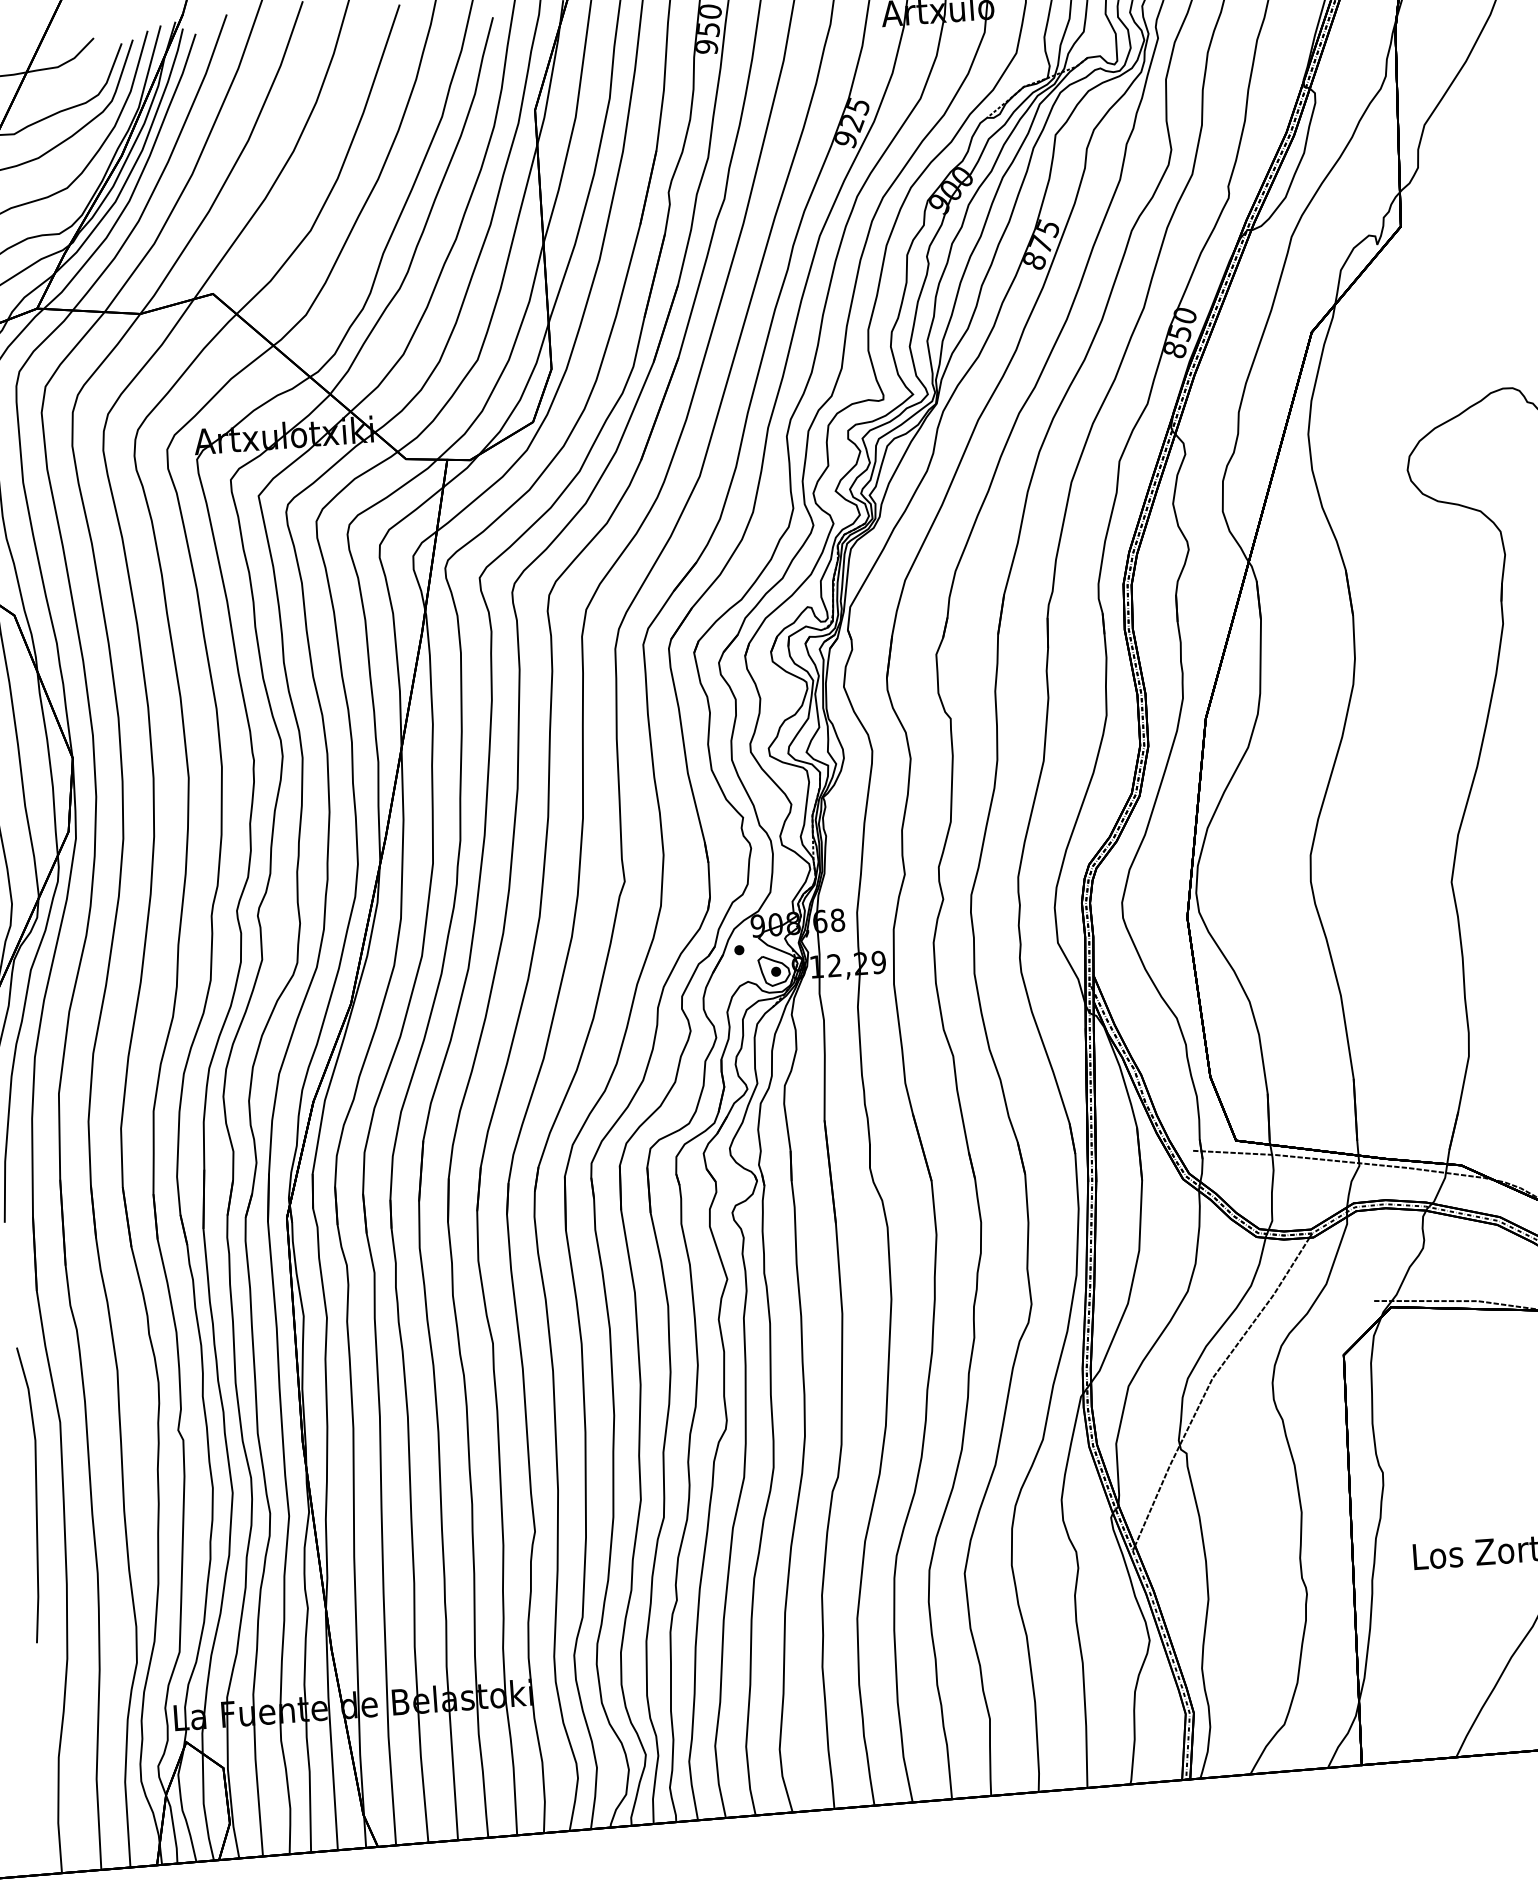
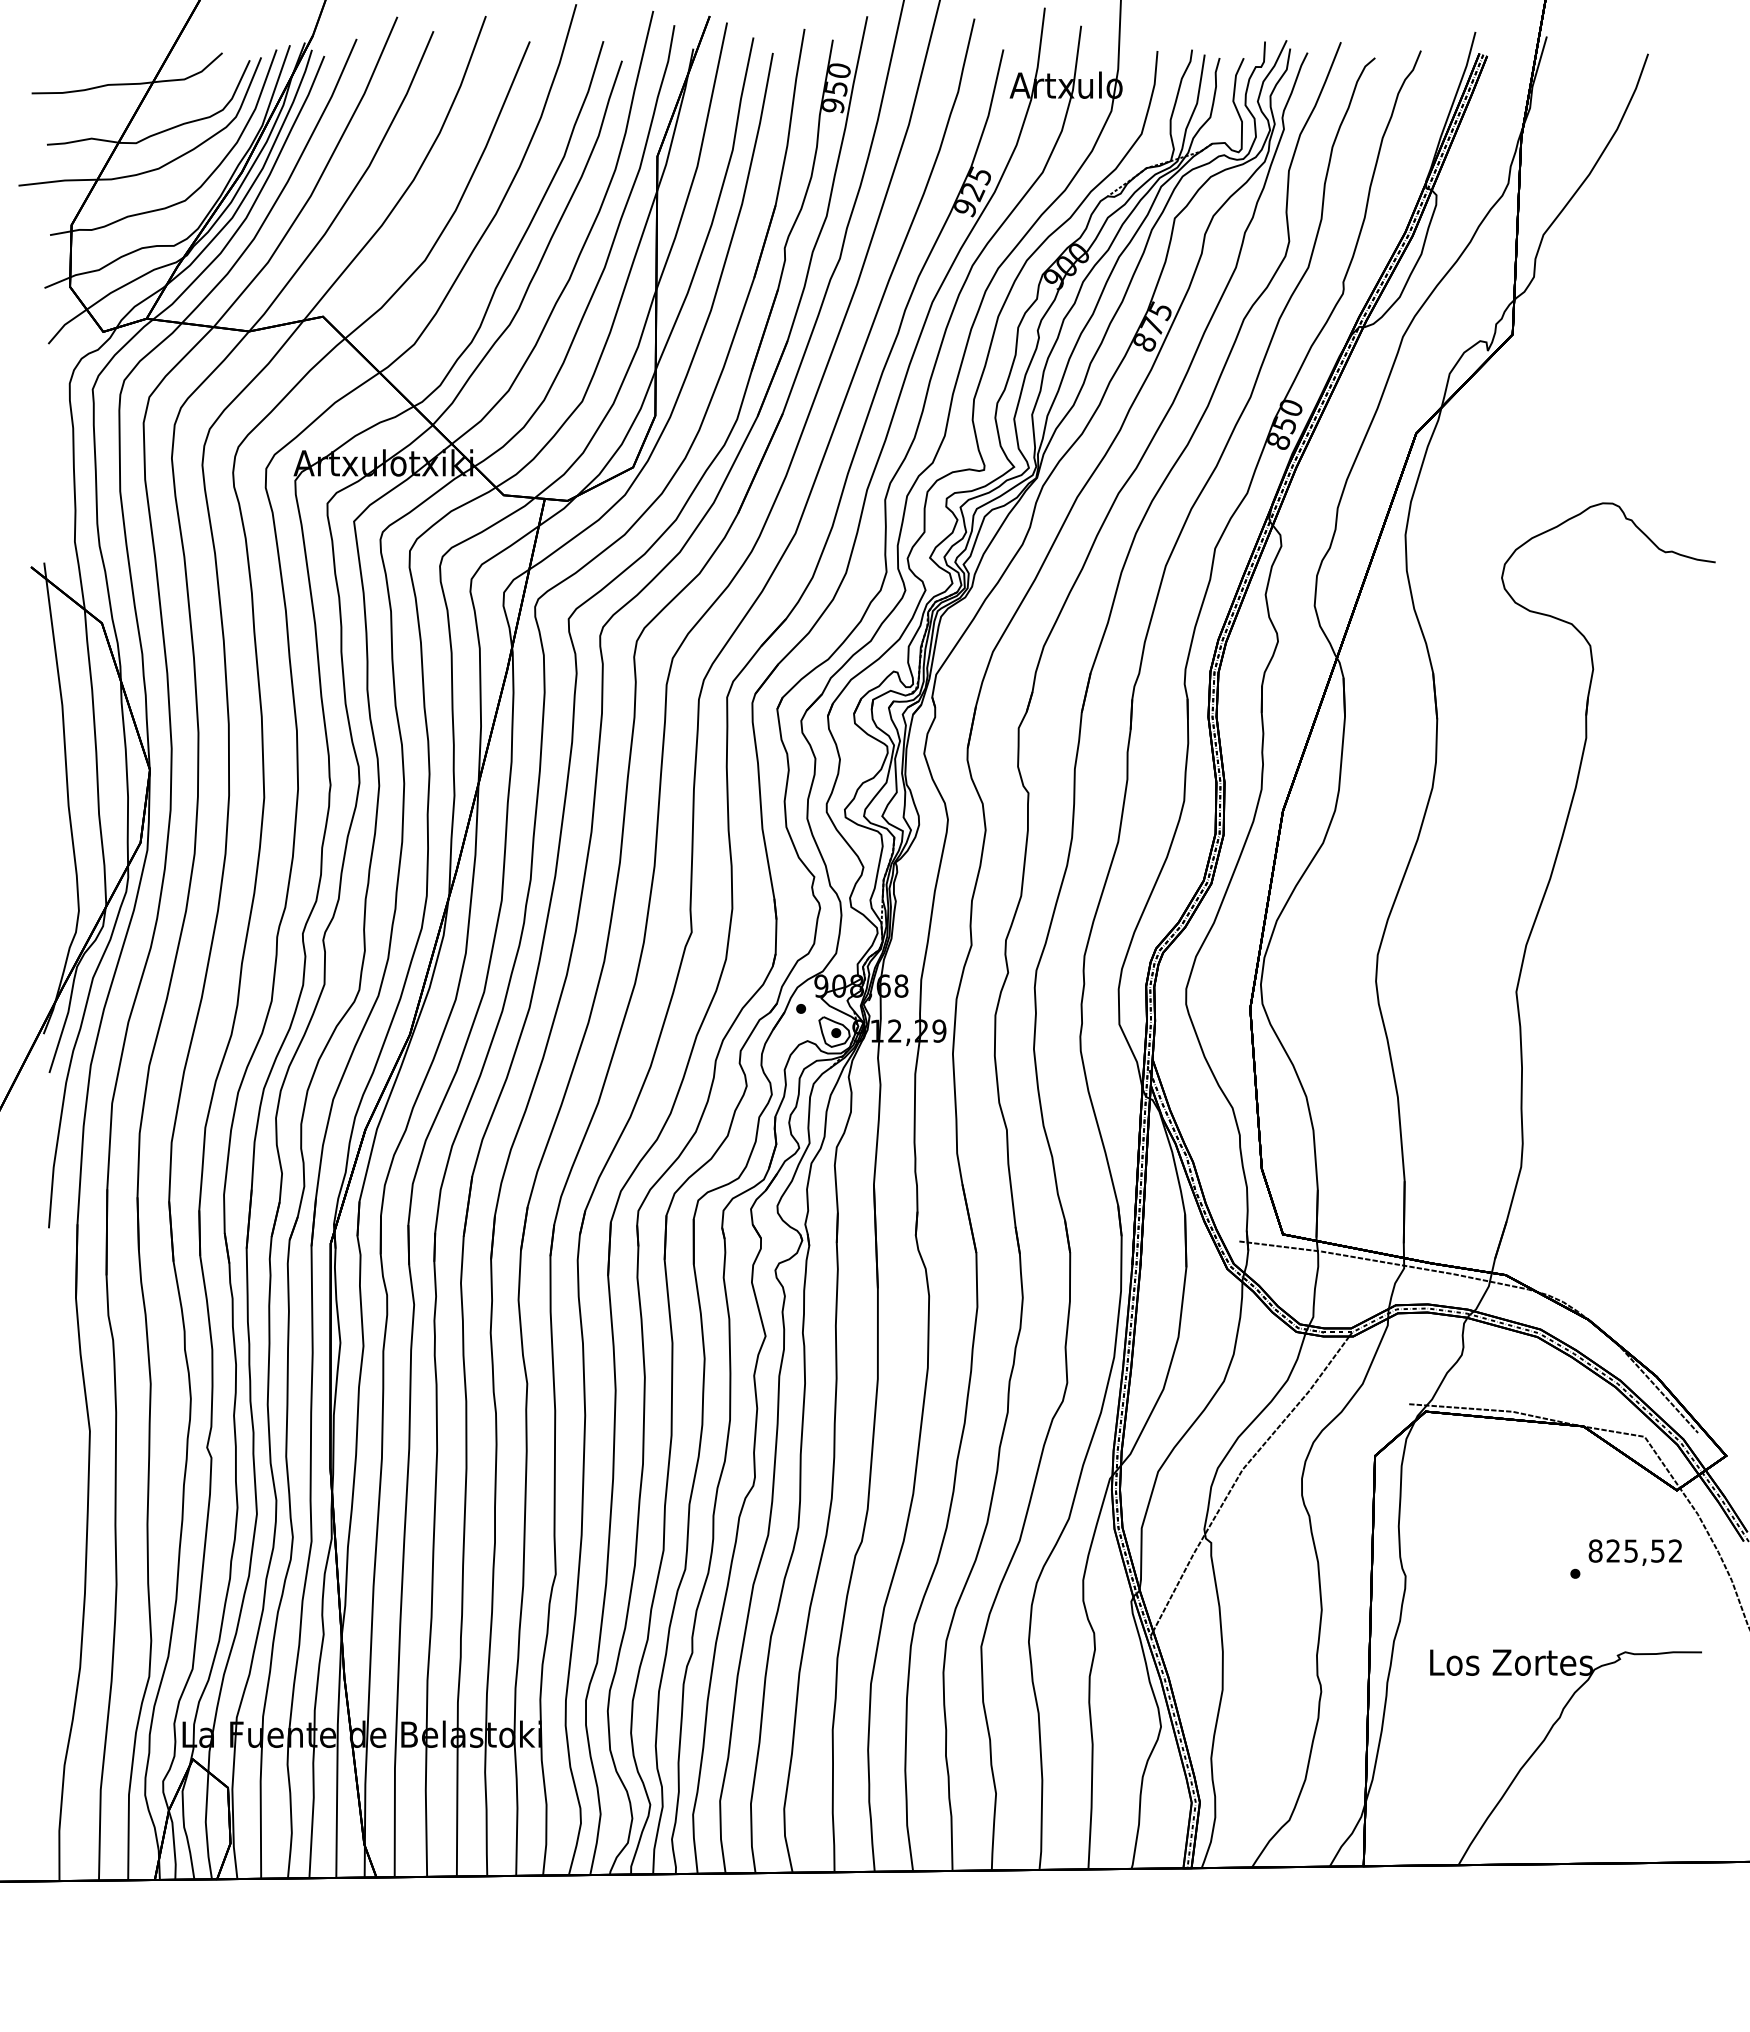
line: (35, 1494) -> (60, 1501), removed

